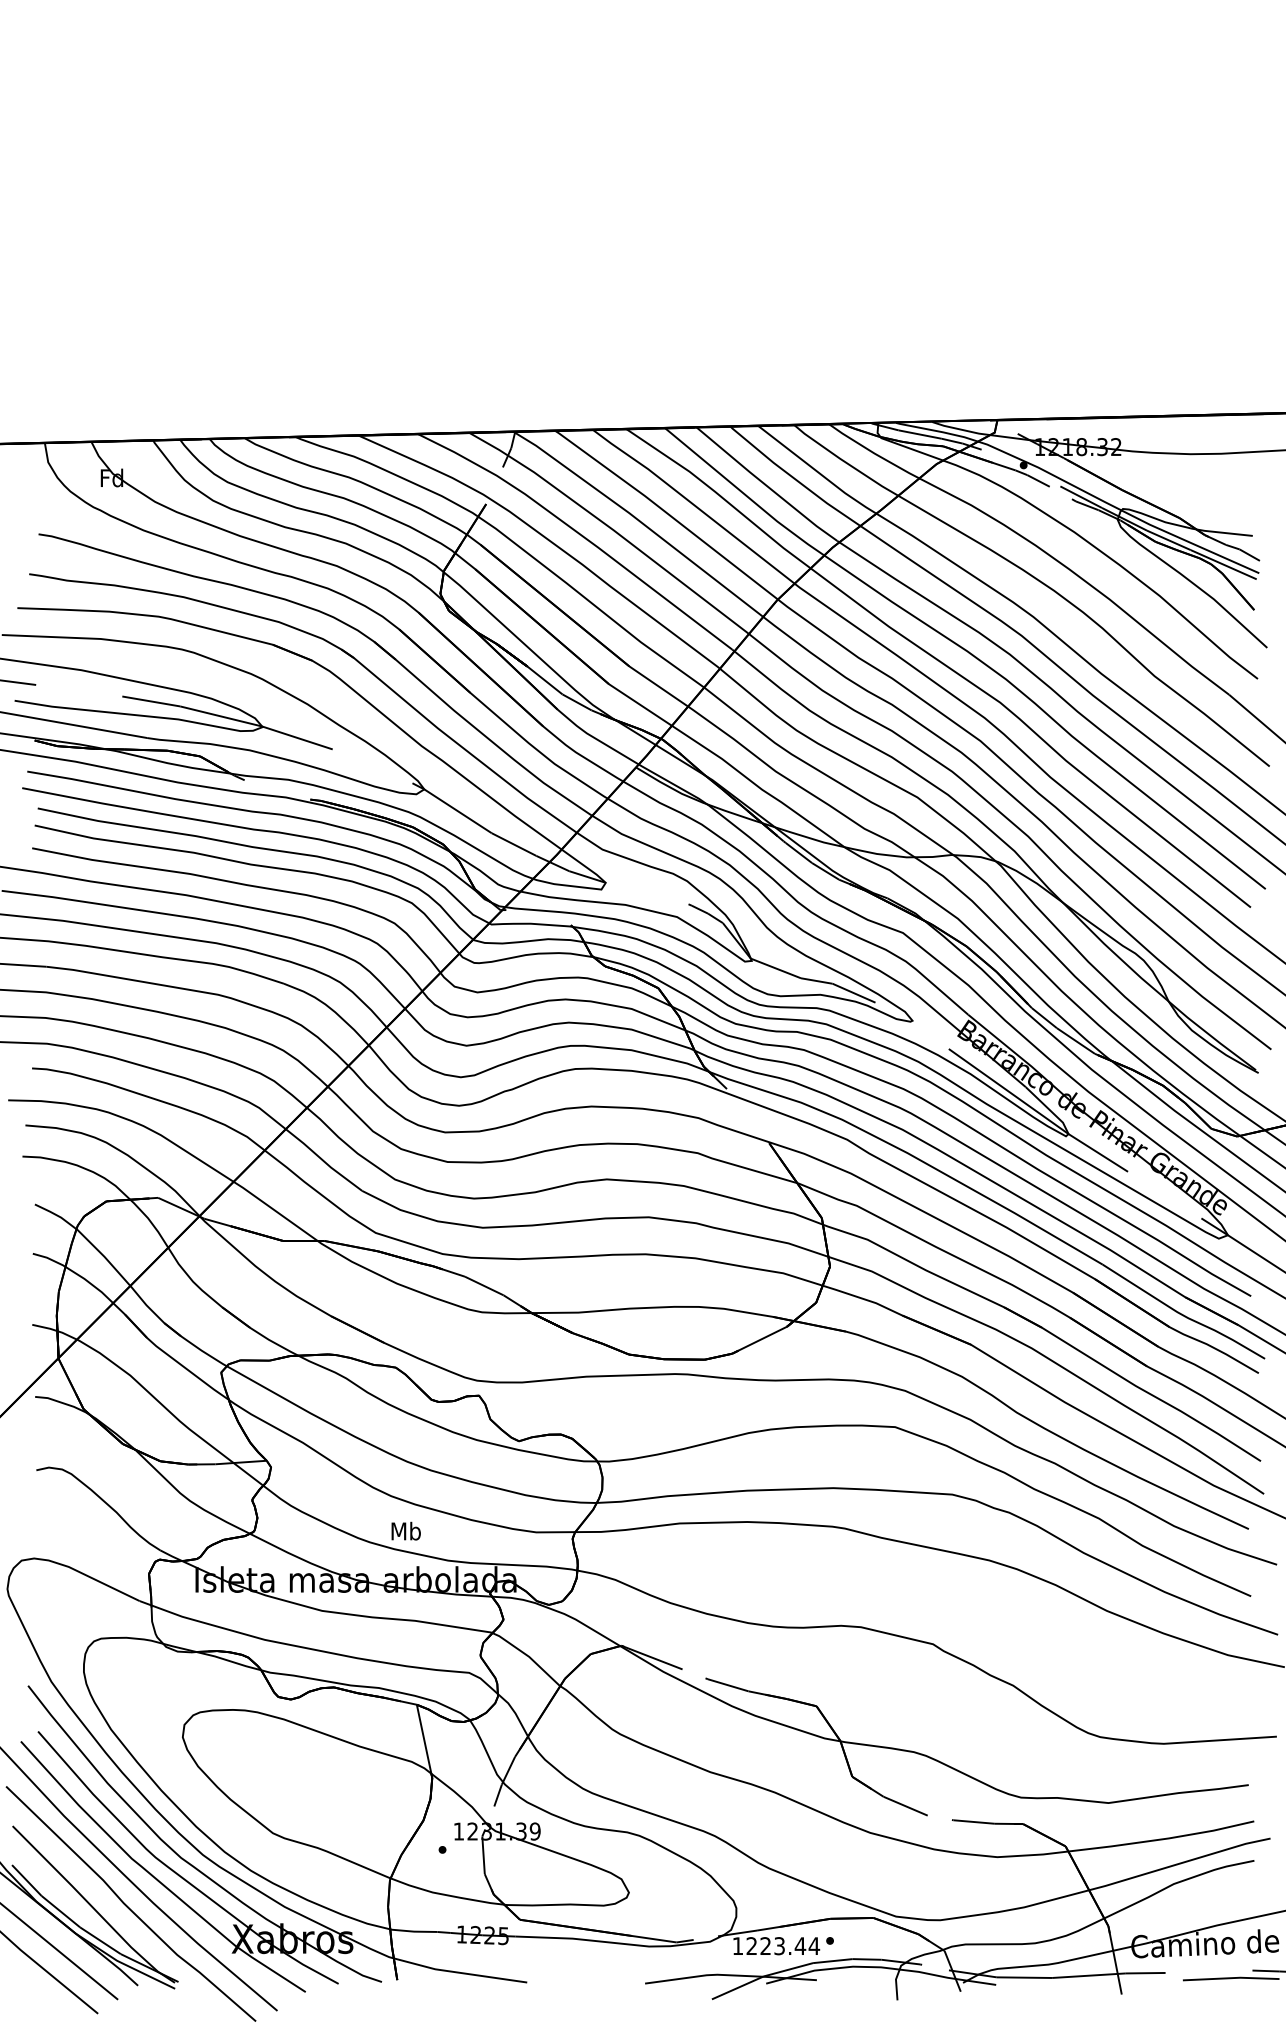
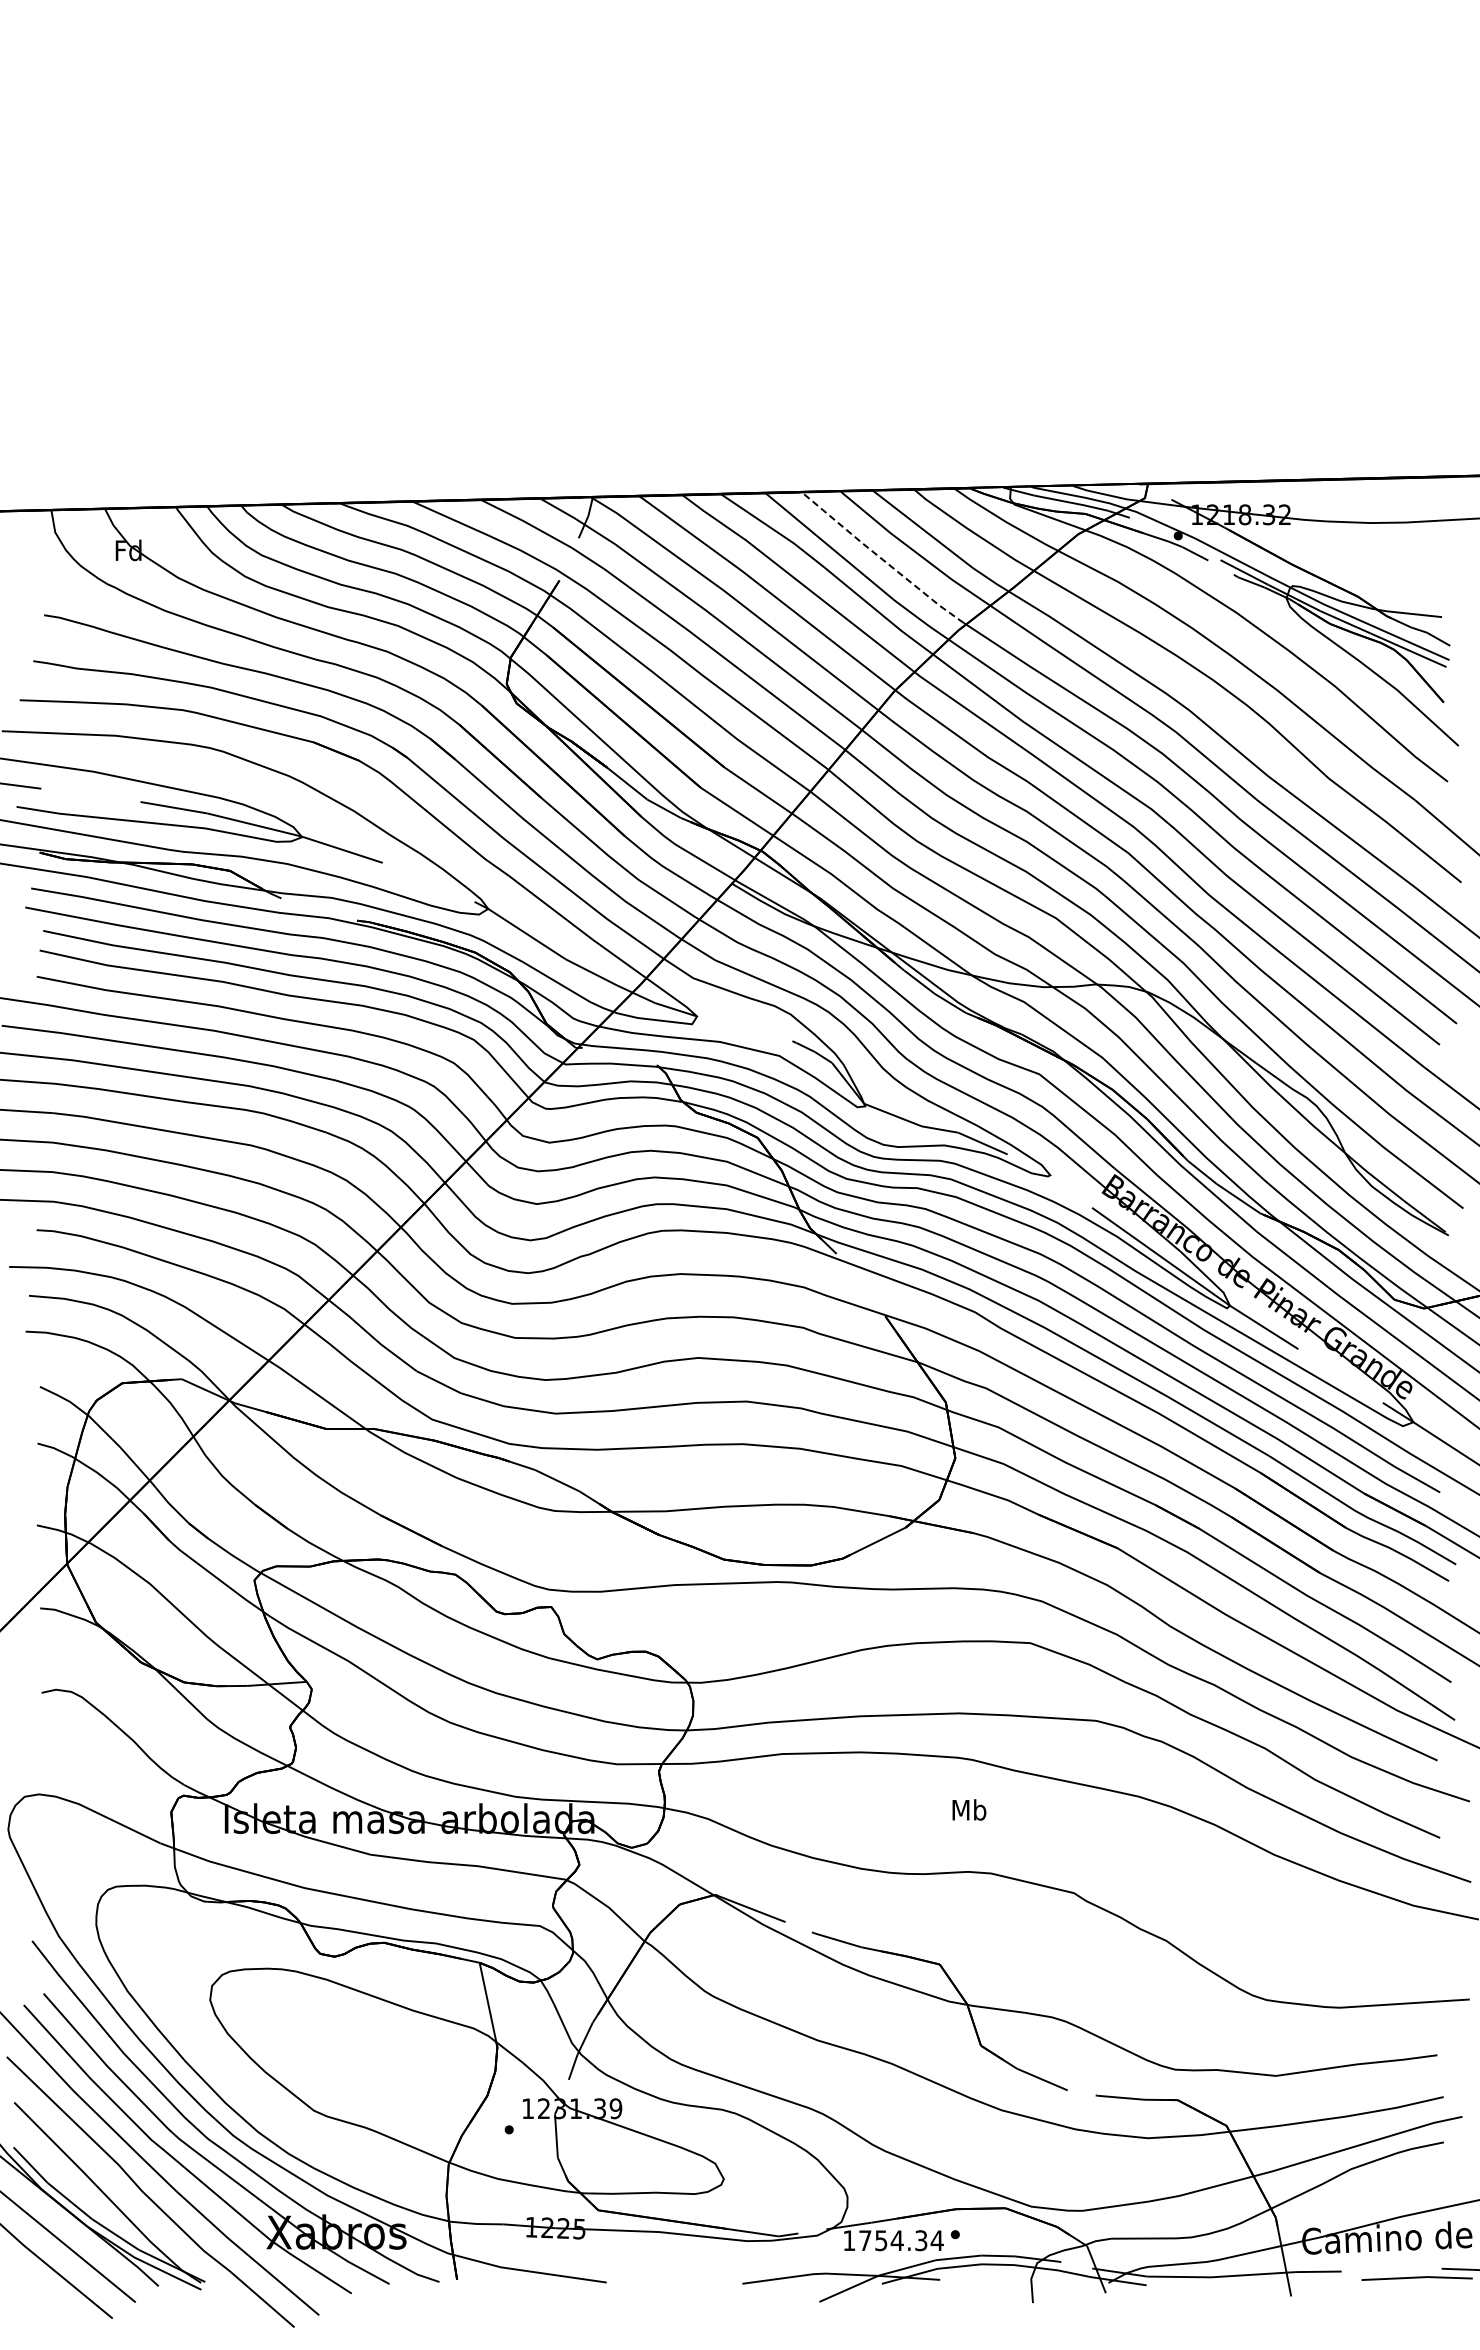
line: (766, 485) -> (882, 559), solid -> dashed
text: (406, 1530) -> (969, 1809), moved
text: (776, 1945) -> (893, 2240), 1223.44 -> 1754.34

